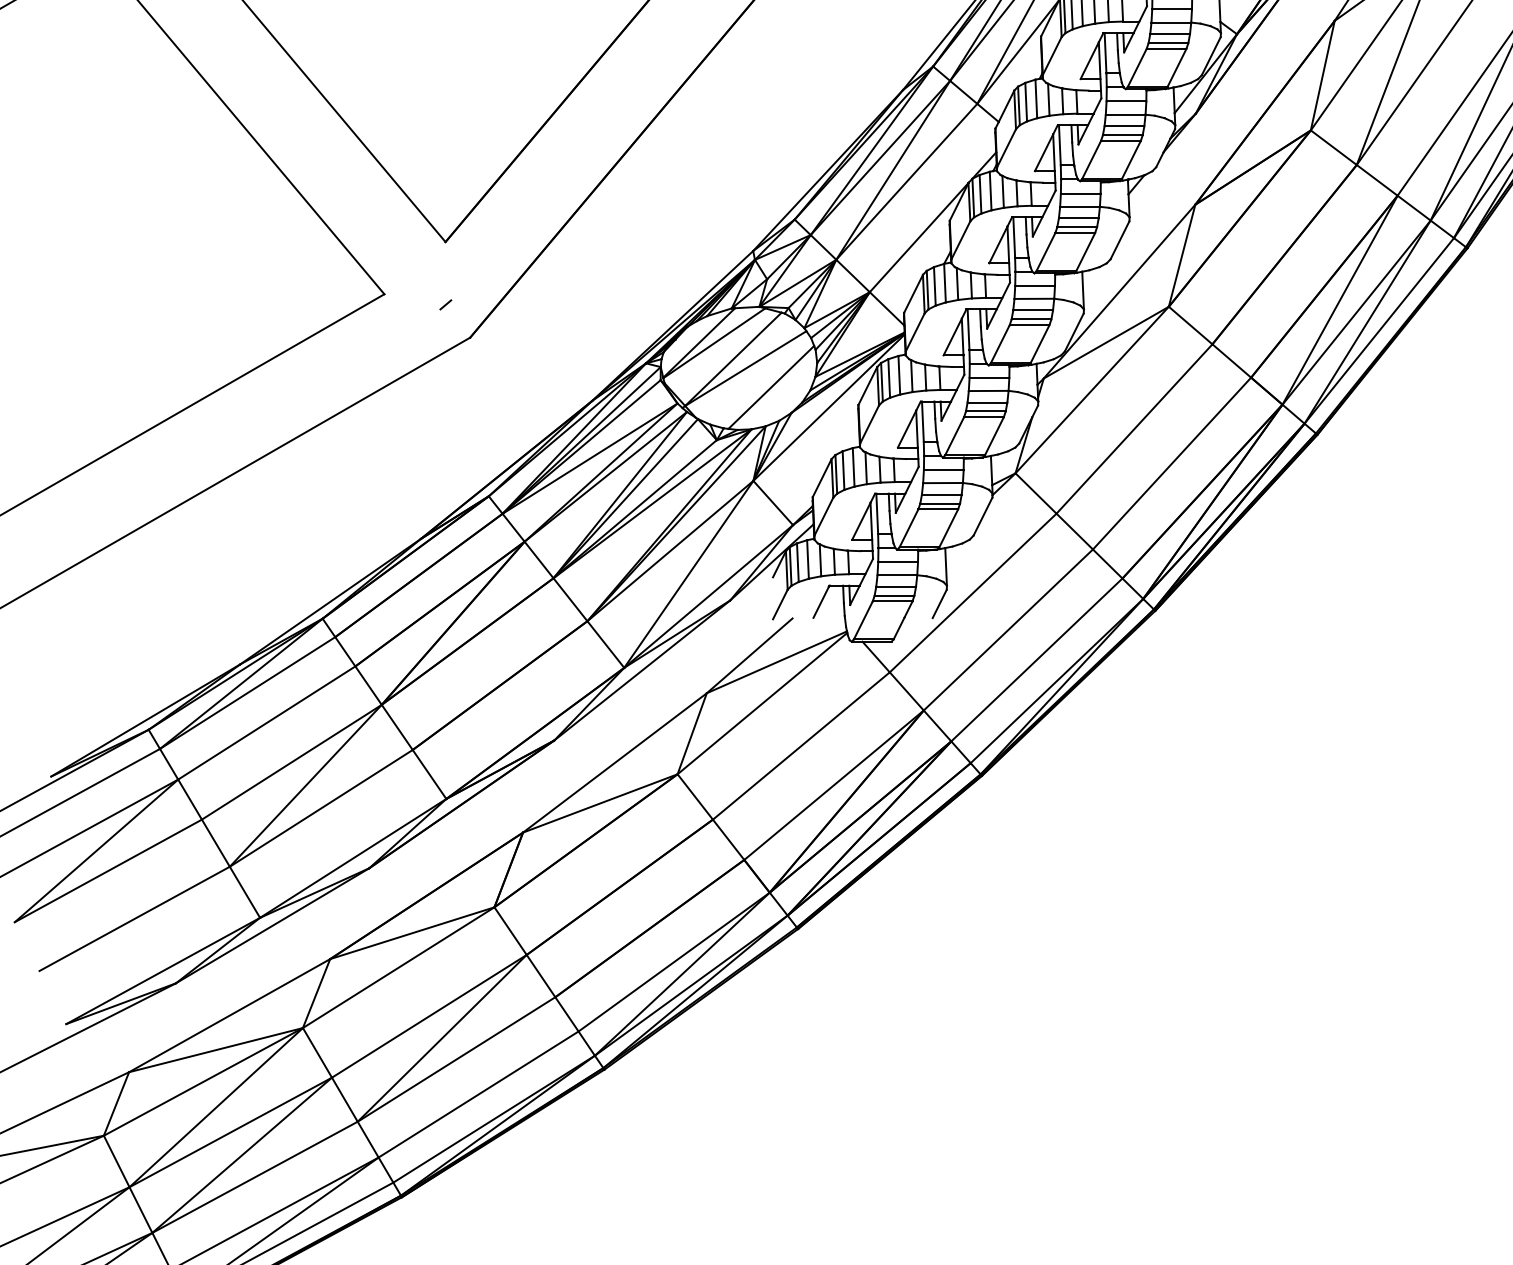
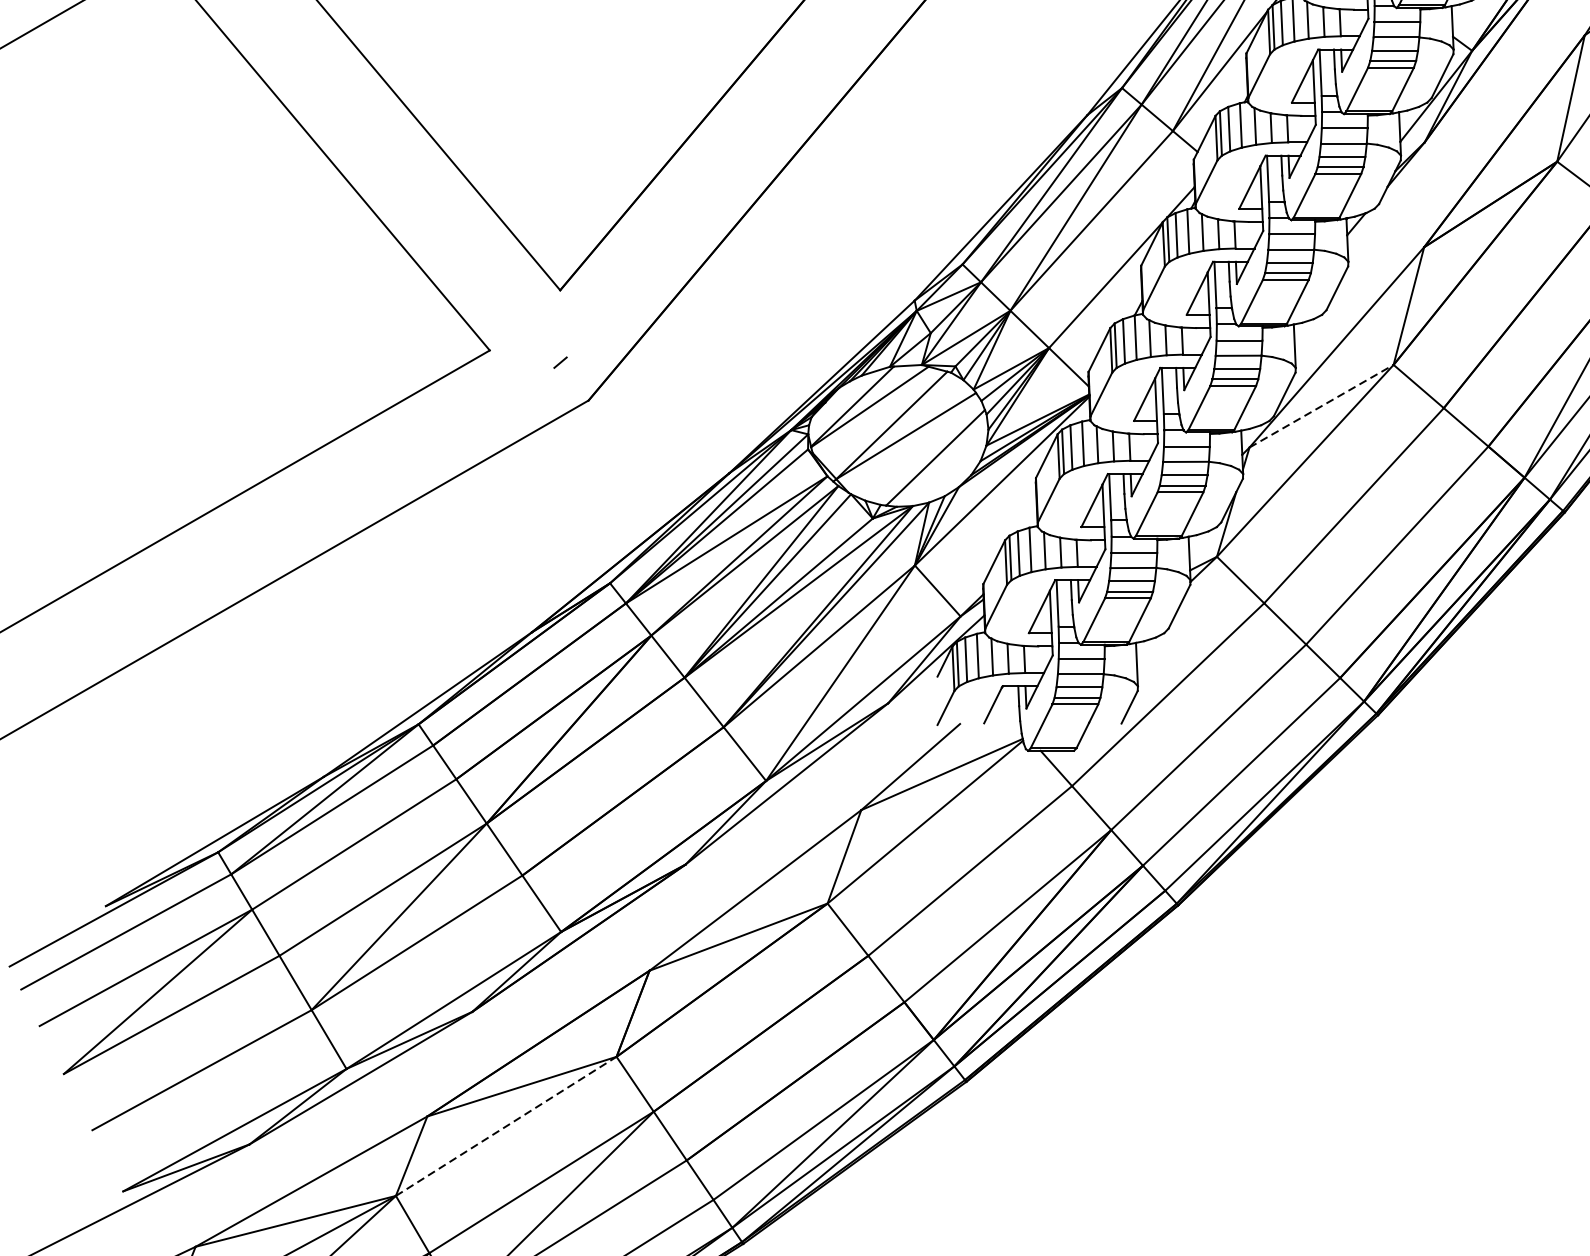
line: (1106, 342) -> (1321, 406), solid -> dashed
line: (399, 967) -> (507, 1126), solid -> dashed

